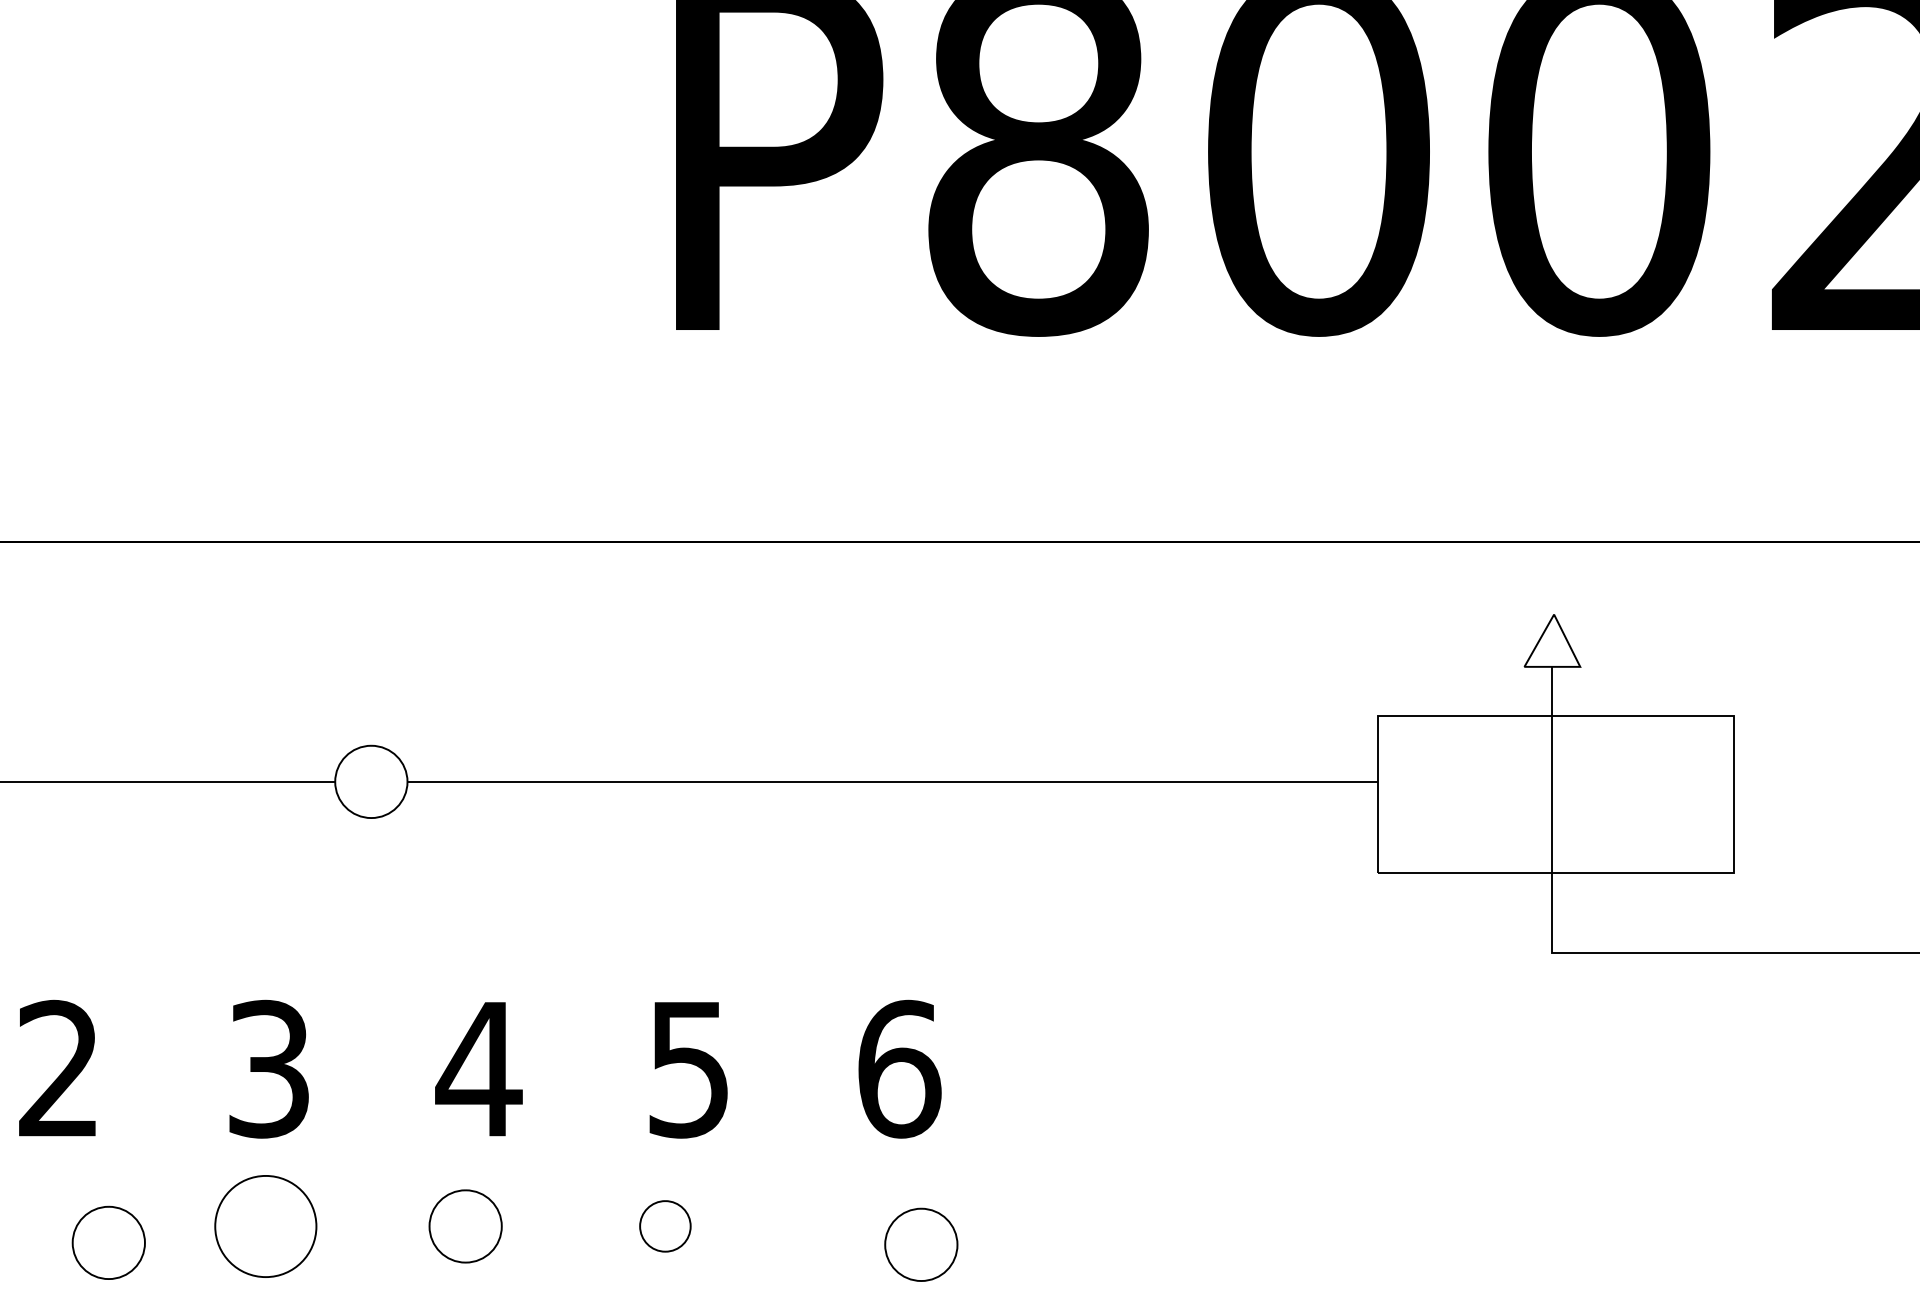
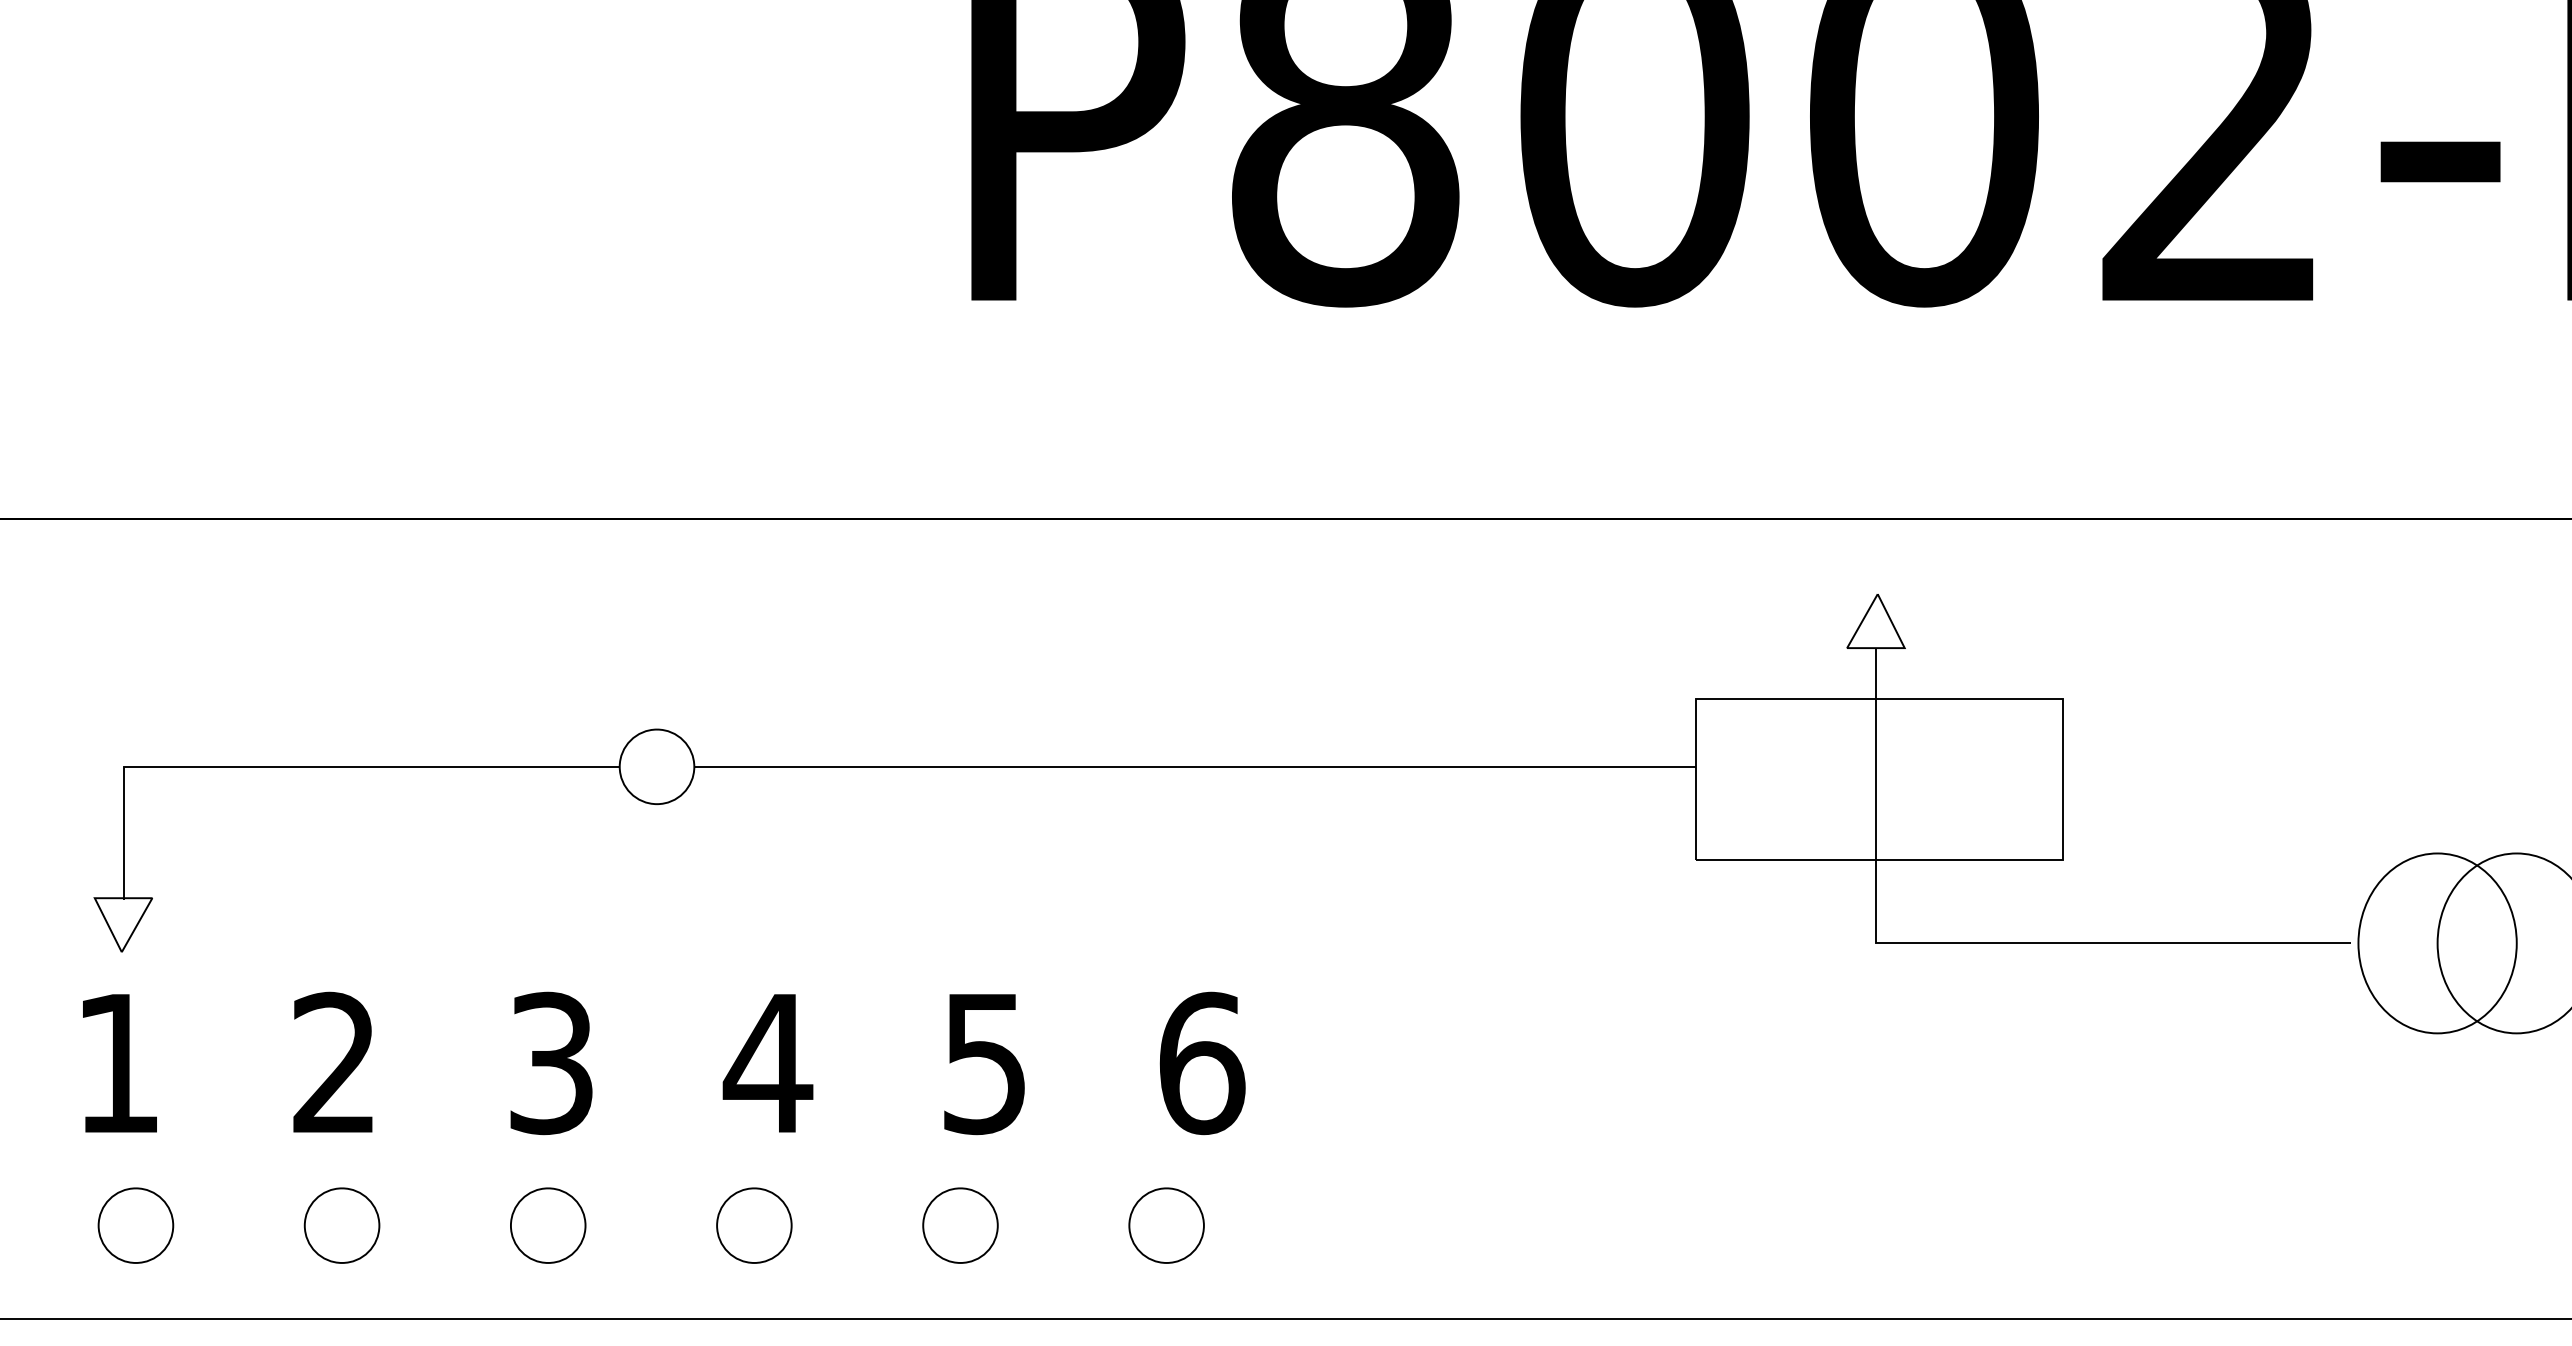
part: (266, 1226) -> (548, 1225), size x0.71
part: (665, 1226) -> (960, 1225), size x1.43
part: (108, 1242) -> (341, 1225), moved
part: (921, 1244) -> (1166, 1225), moved

